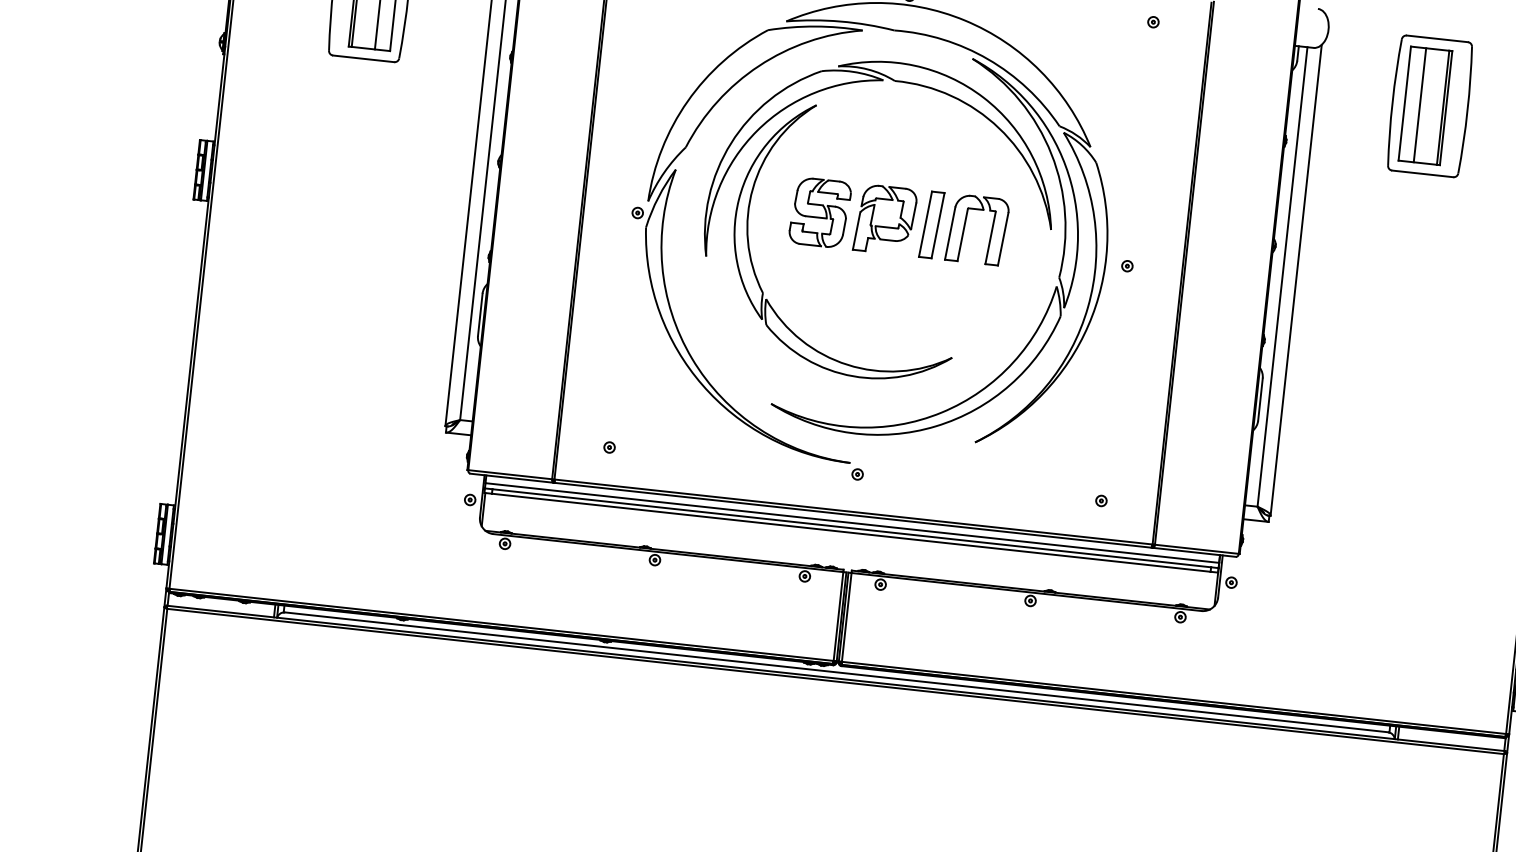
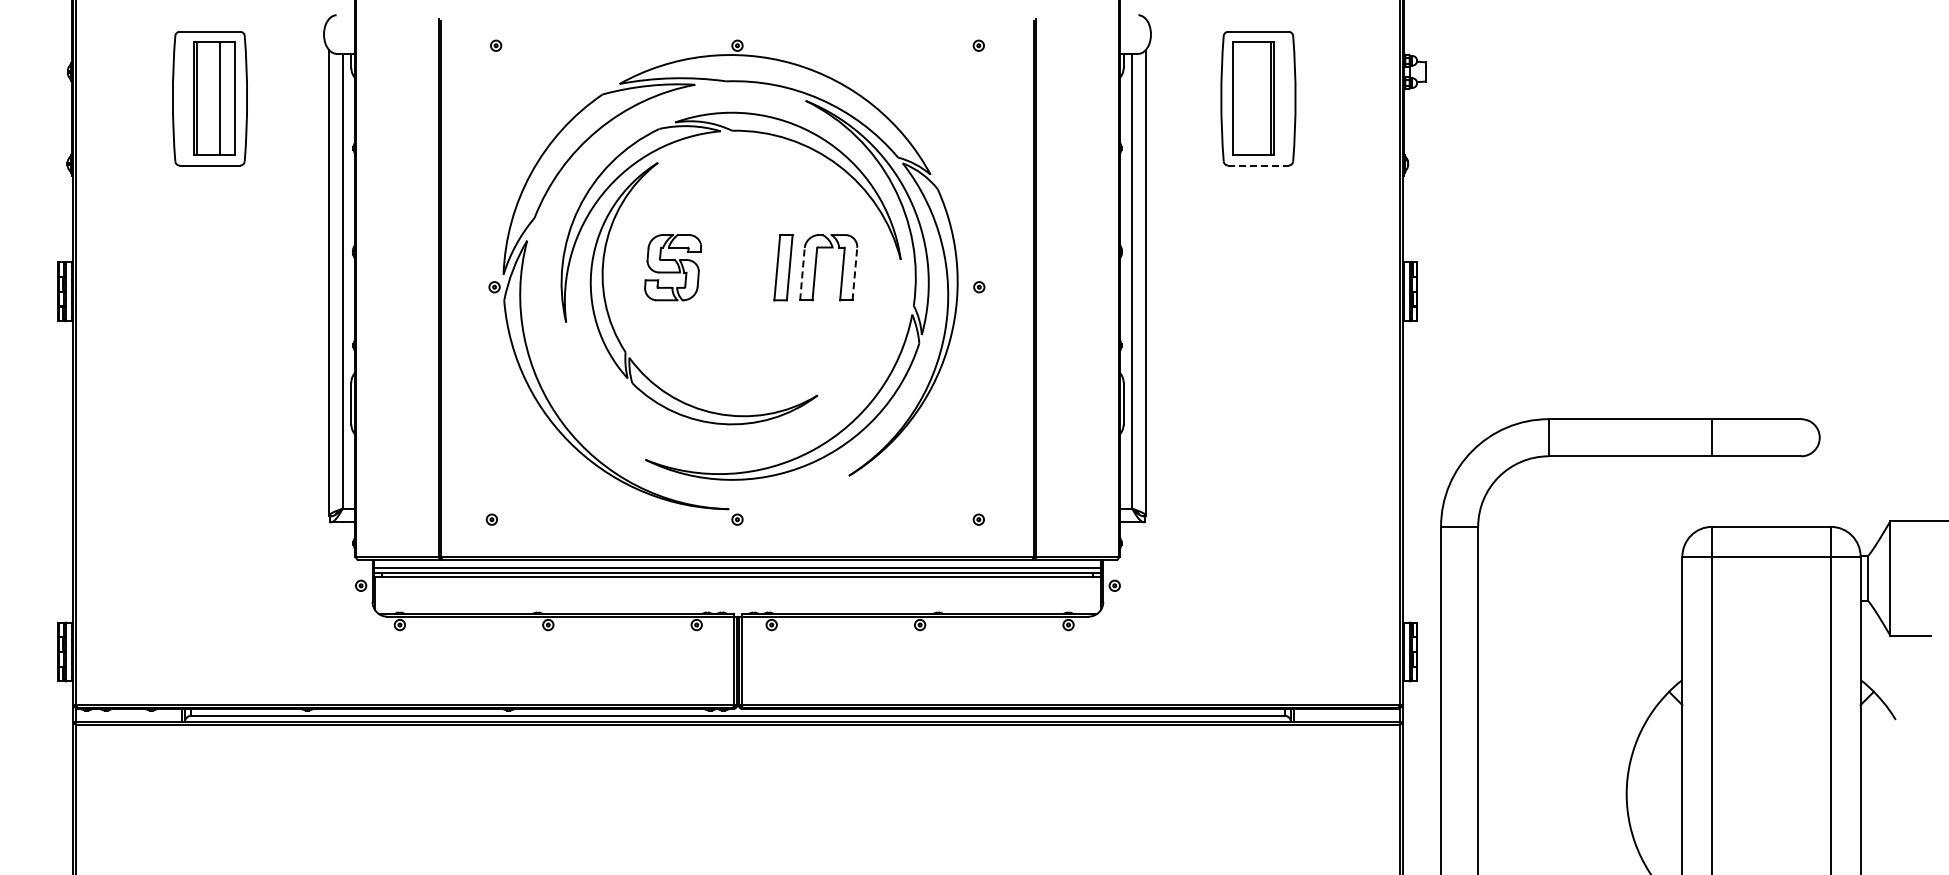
line: (1420, 105) -> (1248, 98), removed
line: (1422, 173) -> (1258, 165), solid -> dashed
part: (885, 219) -> (737, 267), removed
line: (950, 232) -> (802, 273), solid -> dashed
line: (1002, 238) -> (854, 273), solid -> dashed

